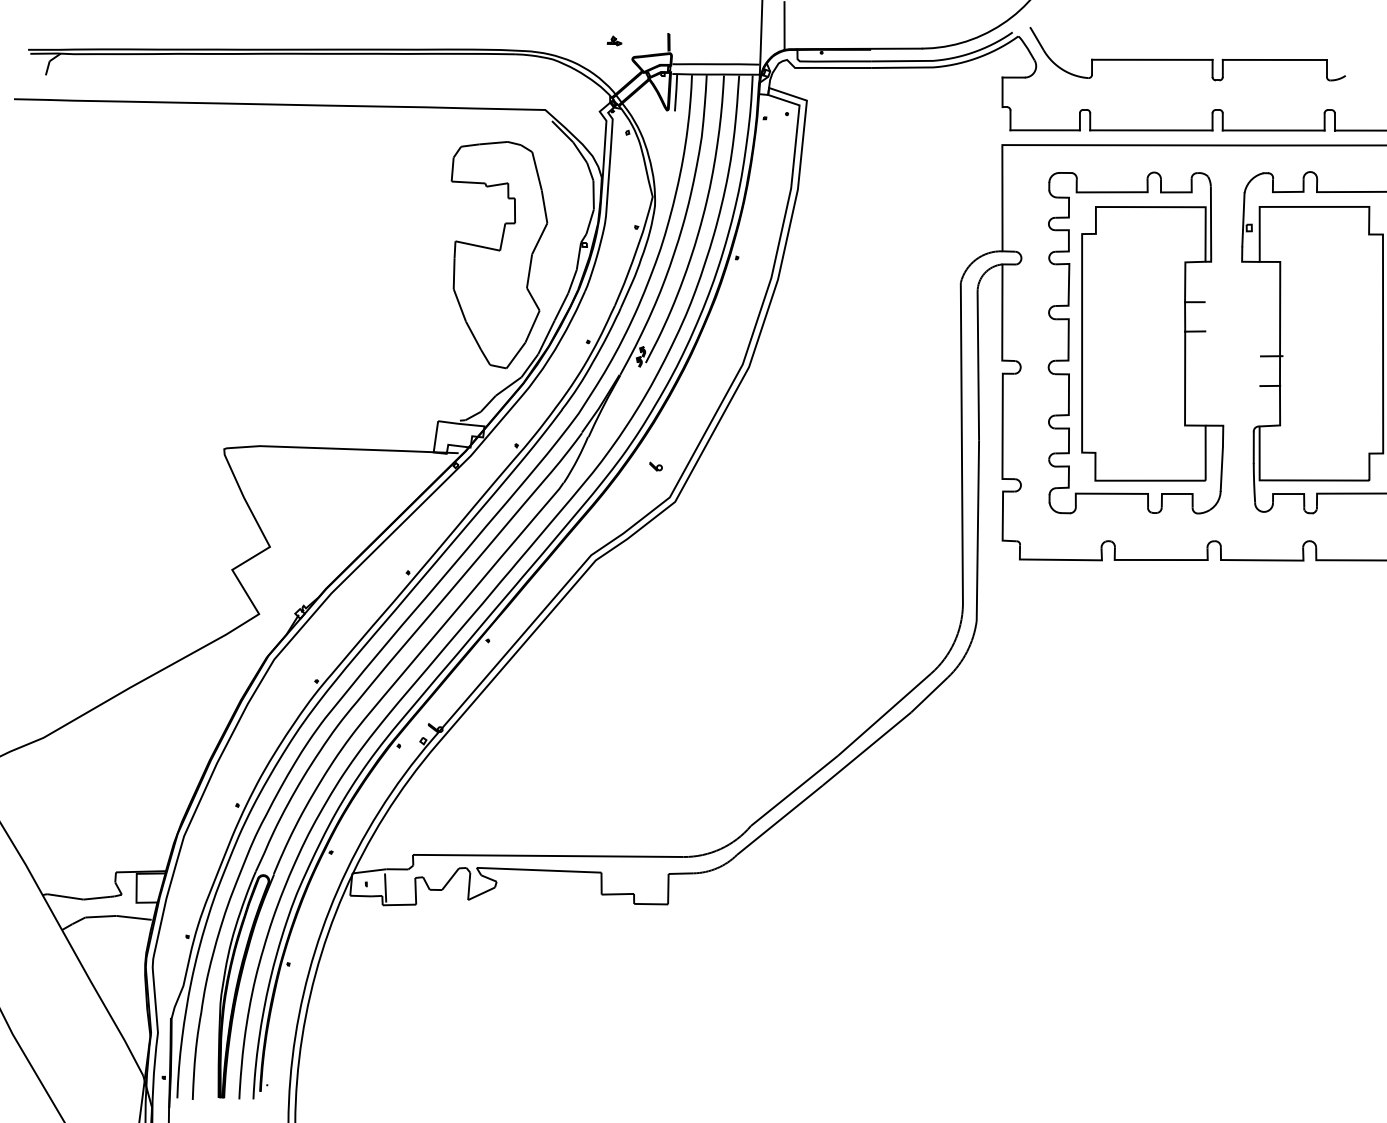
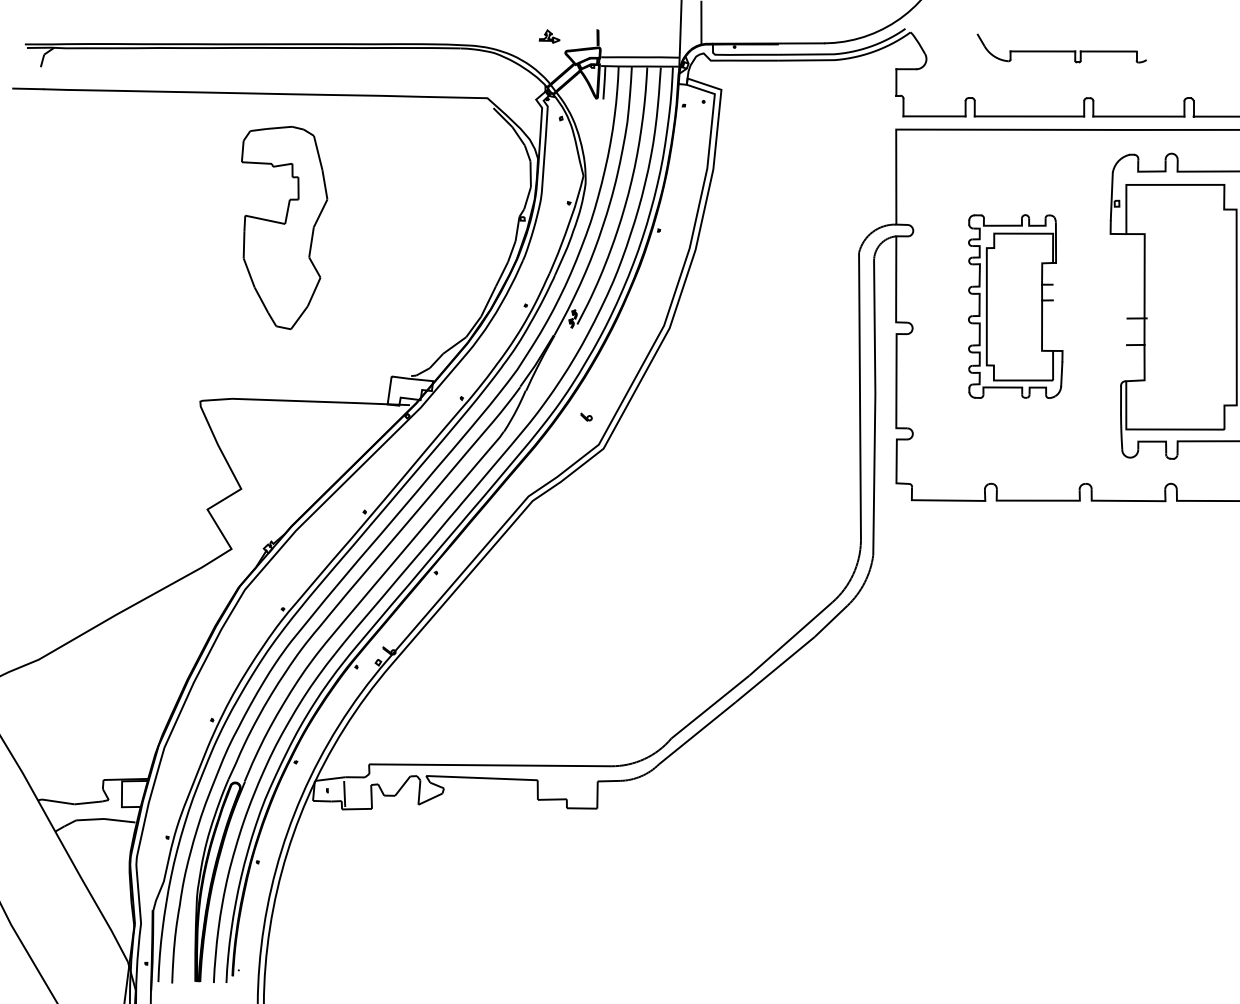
part: (614, 40) -> (549, 36), size x1.6
part: (1187, 54) -> (1061, 48), size x0.6
part: (499, 255) -> (284, 228), moved
part: (1135, 342) -> (1015, 306), size x0.6

